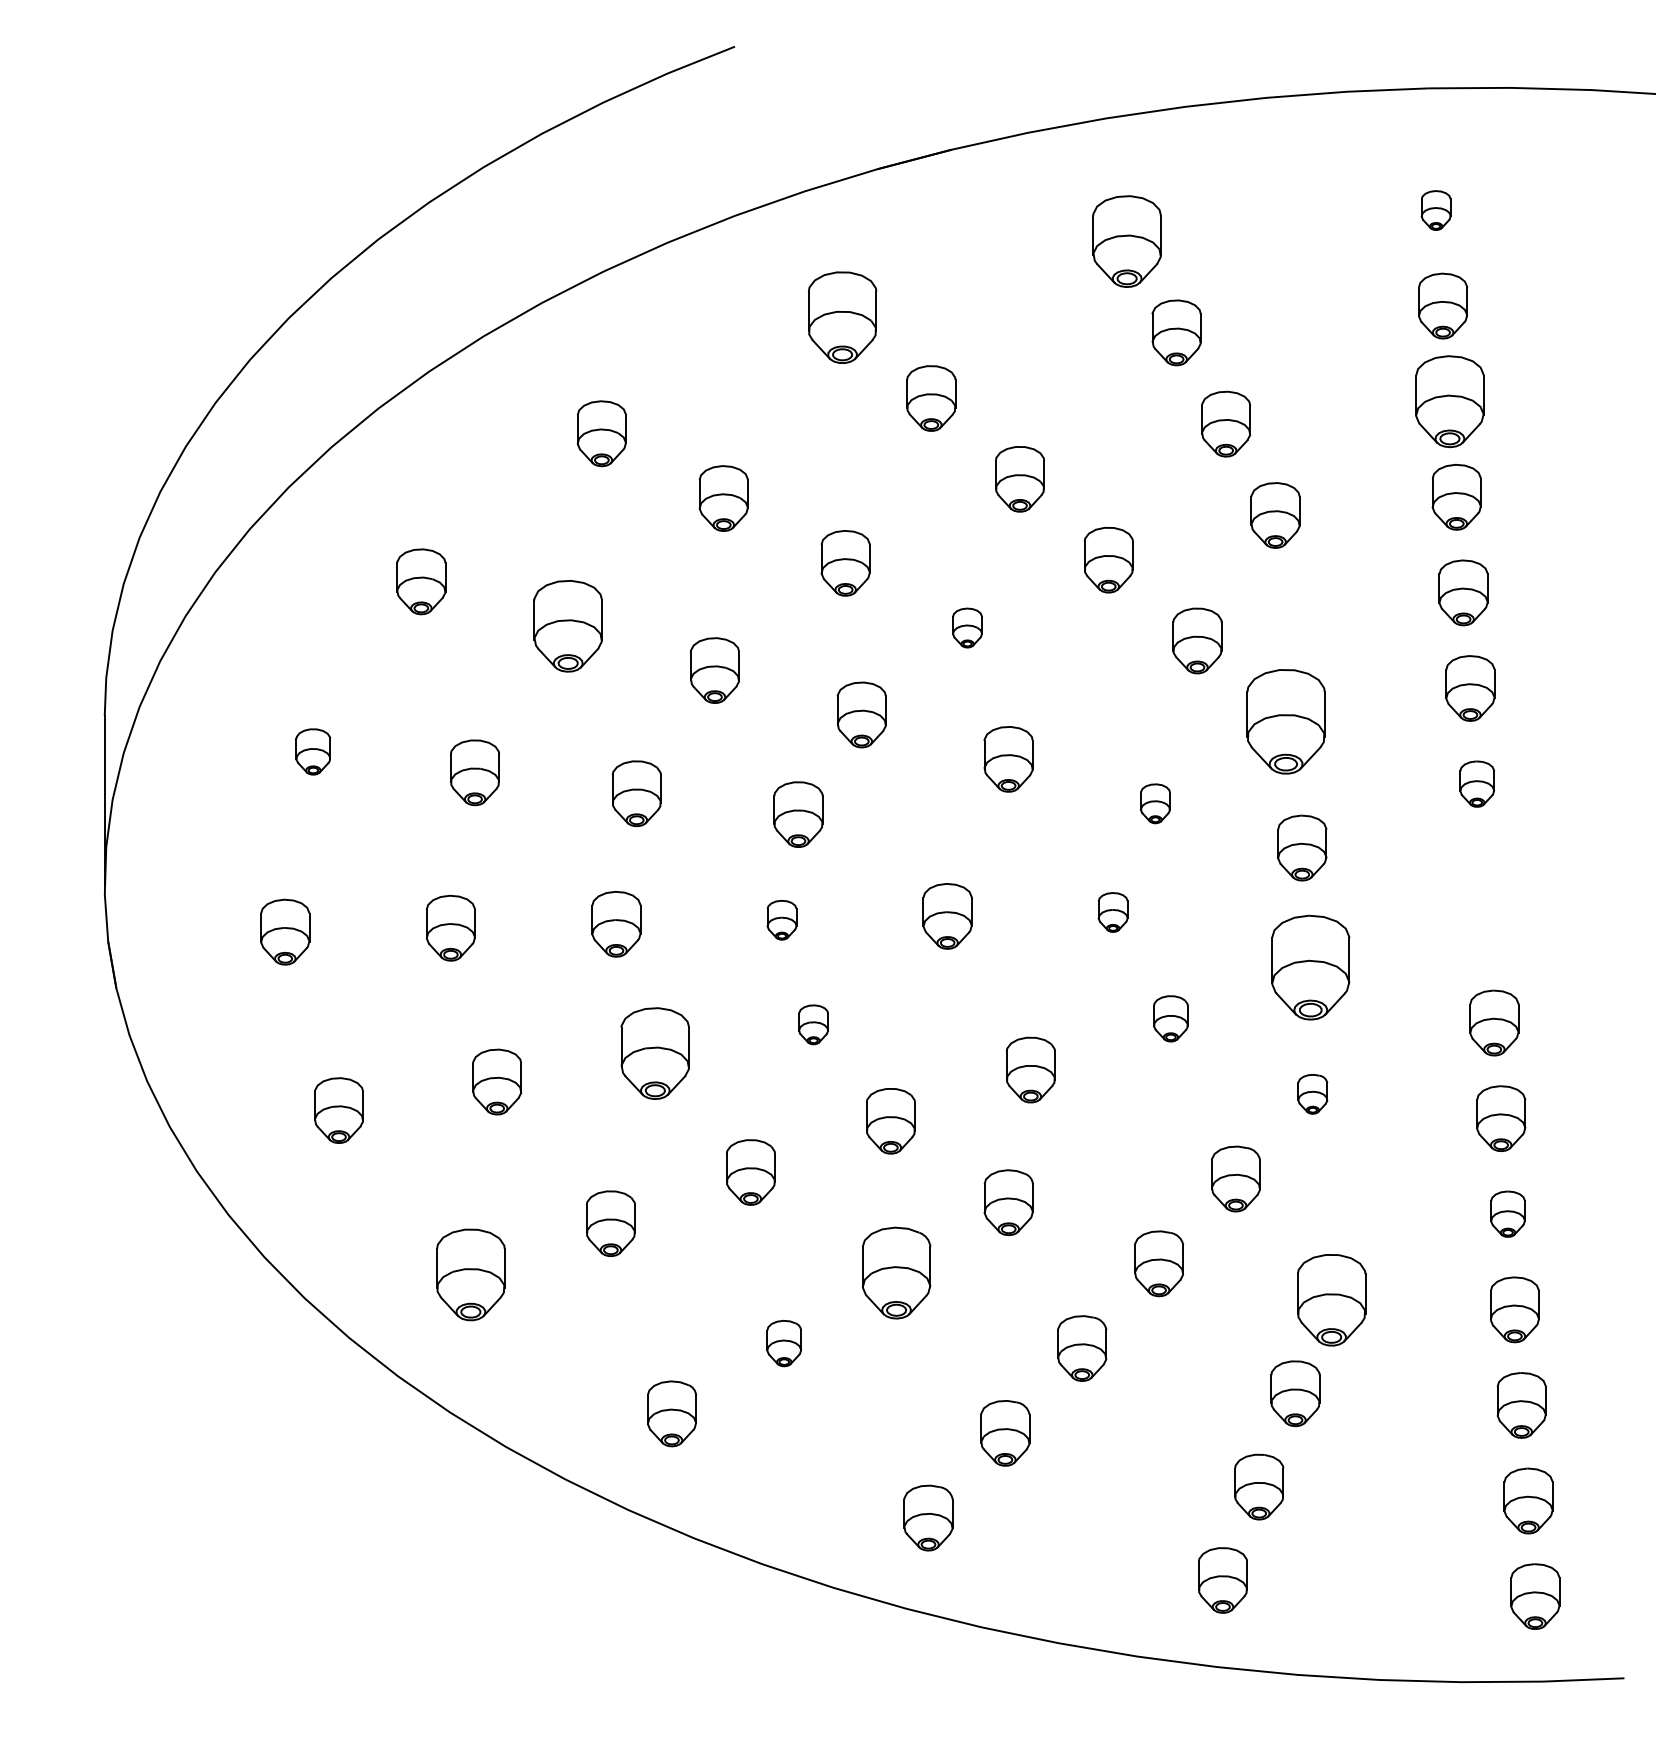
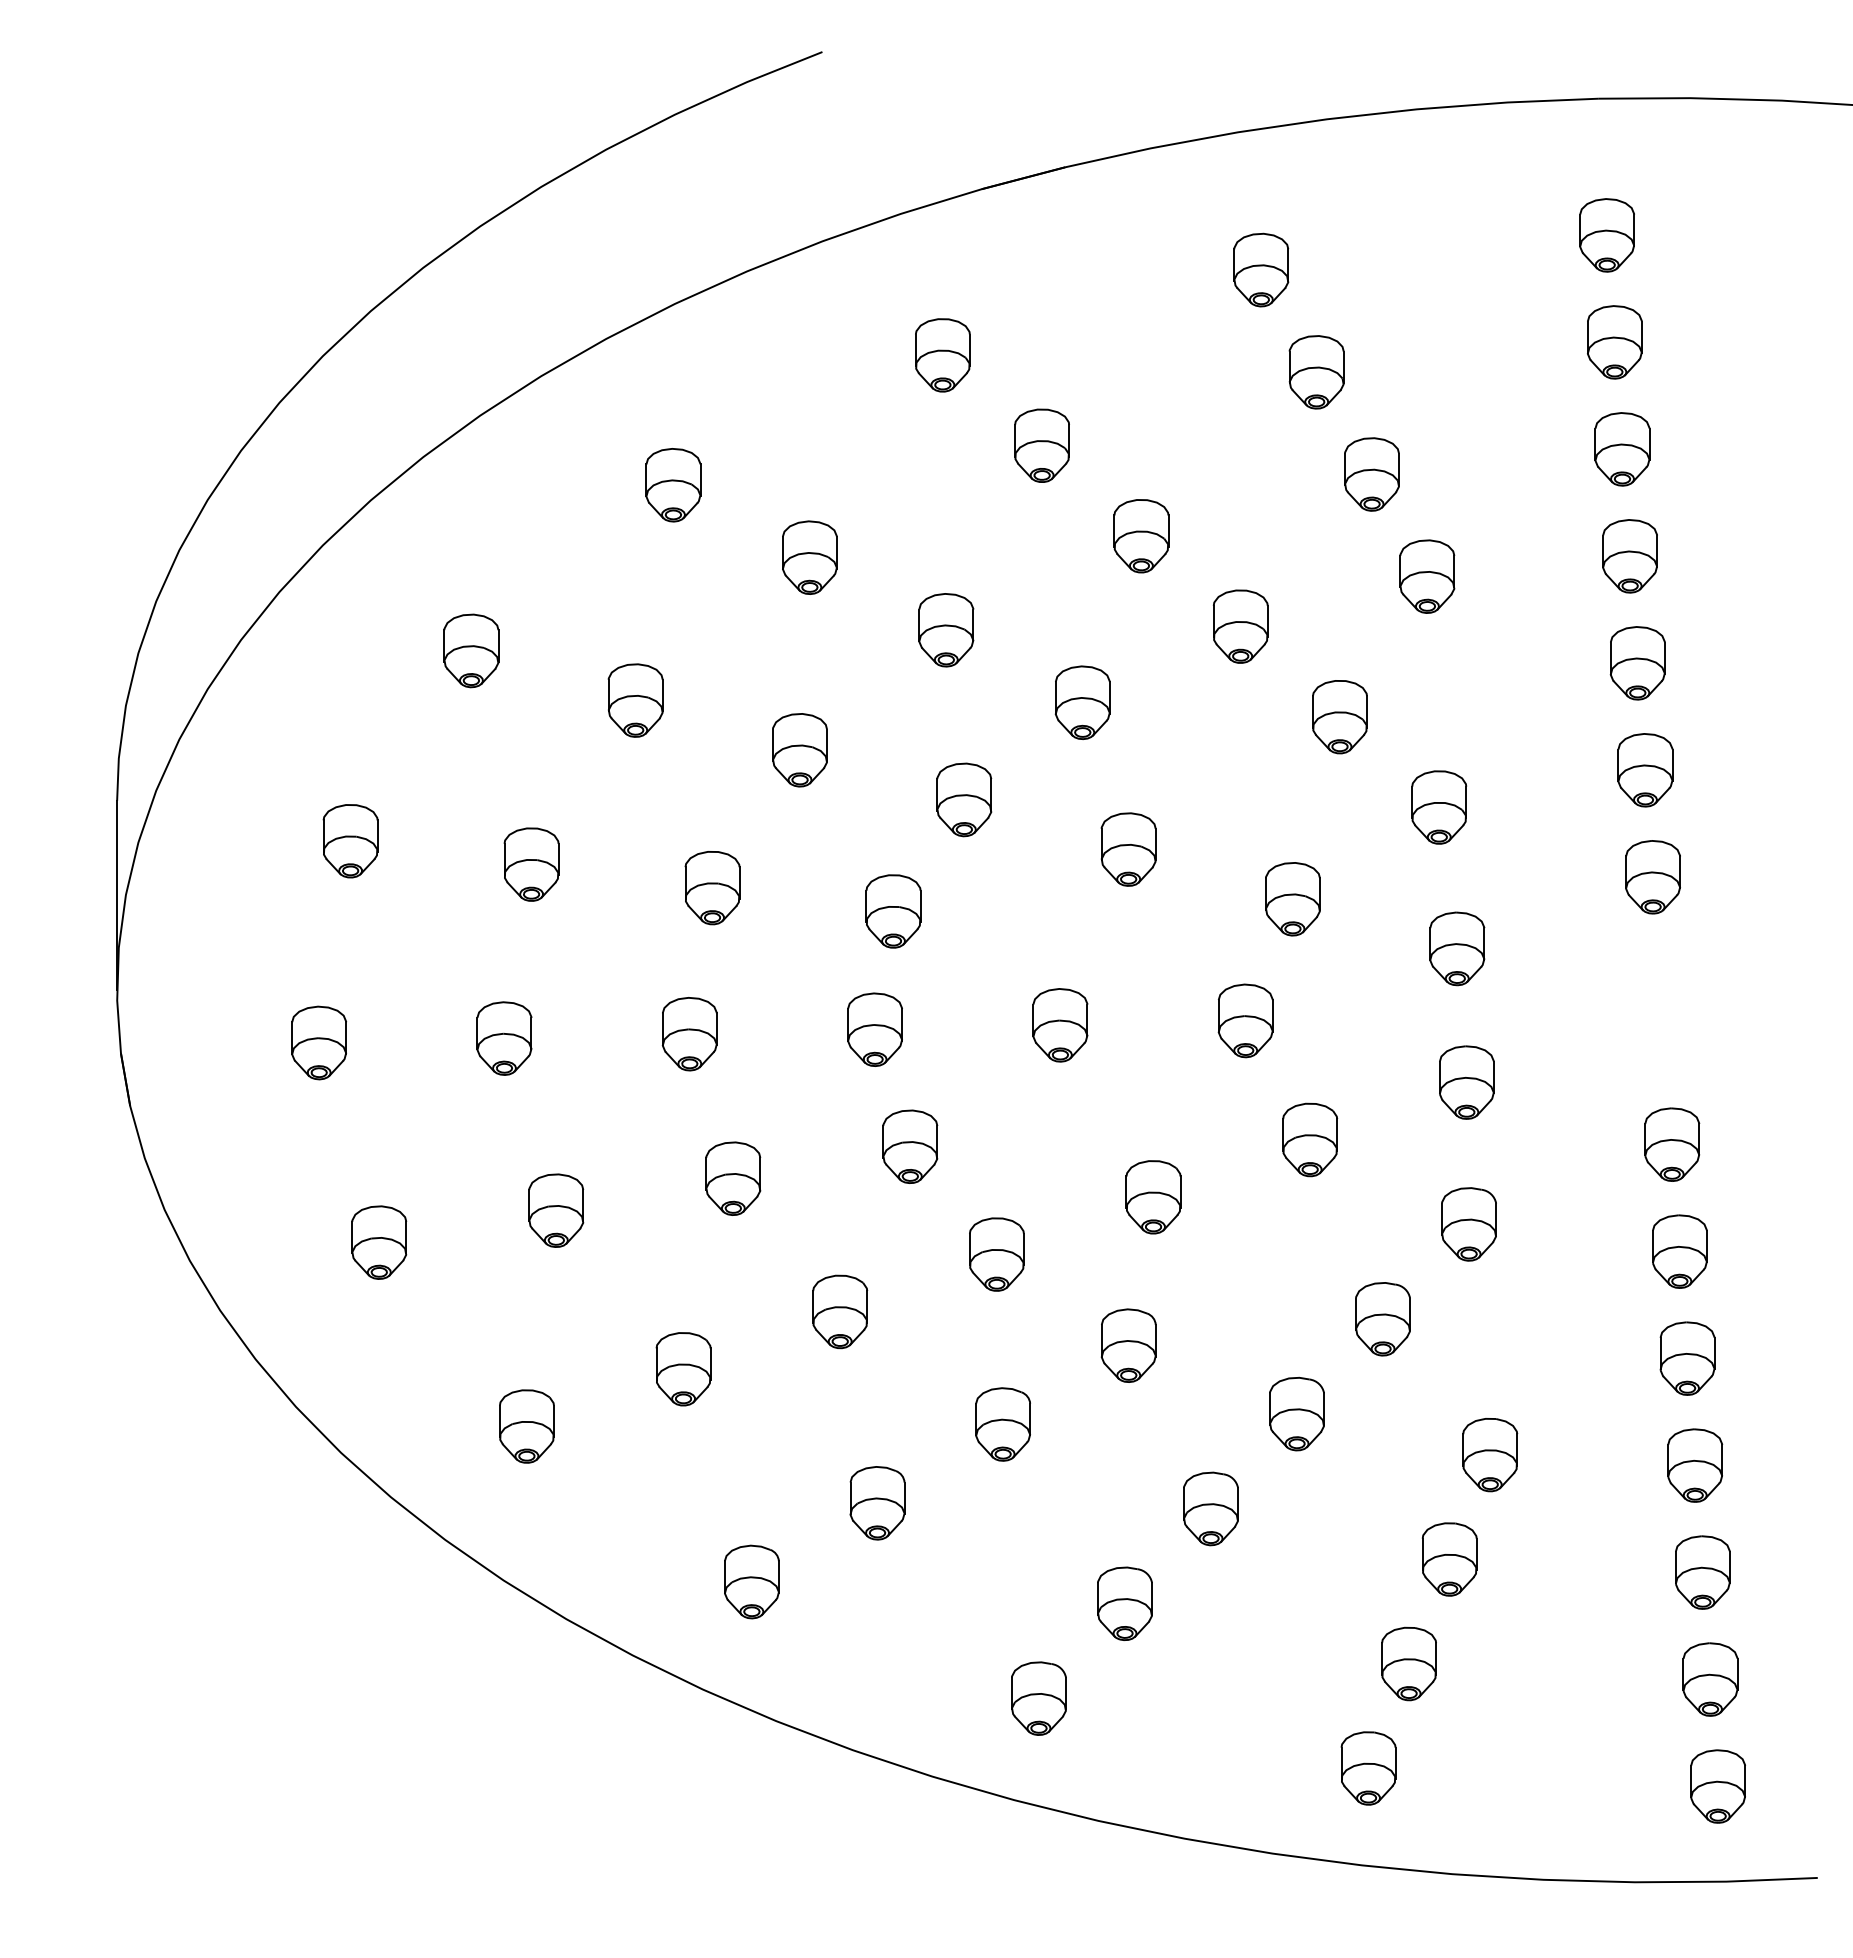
part: (1435, 210) -> (1606, 235), size x1.67
part: (1127, 240) -> (1261, 269), size x0.71
part: (842, 317) -> (942, 355), size x0.71
part: (1449, 401) -> (1622, 449), size x0.71
part: (567, 626) -> (635, 700), size x0.71
part: (967, 627) -> (1082, 702), size x1.67
part: (1286, 721) -> (1439, 807), size x0.62
part: (313, 752) -> (350, 841), size x1.43
part: (1476, 784) -> (1652, 877), size x1.43
part: (1155, 803) -> (1292, 899), size x1.67
part: (1113, 912) -> (1245, 1020), size x1.67
part: (781, 920) -> (874, 1029), size x1.67
part: (1310, 967) -> (1466, 1082), size x0.62
part: (1171, 1018) -> (1310, 1139), size x1.43
part: (813, 1024) -> (910, 1146), size x1.67
part: (655, 1053) -> (733, 1178), size x0.71
part: (1312, 1094) -> (1468, 1224), size x1.67
part: (1508, 1214) -> (1687, 1358), size x1.43
part: (895, 1273) -> (1002, 1424), size x0.71
part: (470, 1274) -> (526, 1426), size x0.71
part: (1331, 1300) -> (1490, 1455), size x0.71
part: (784, 1343) -> (877, 1503), size x1.43

